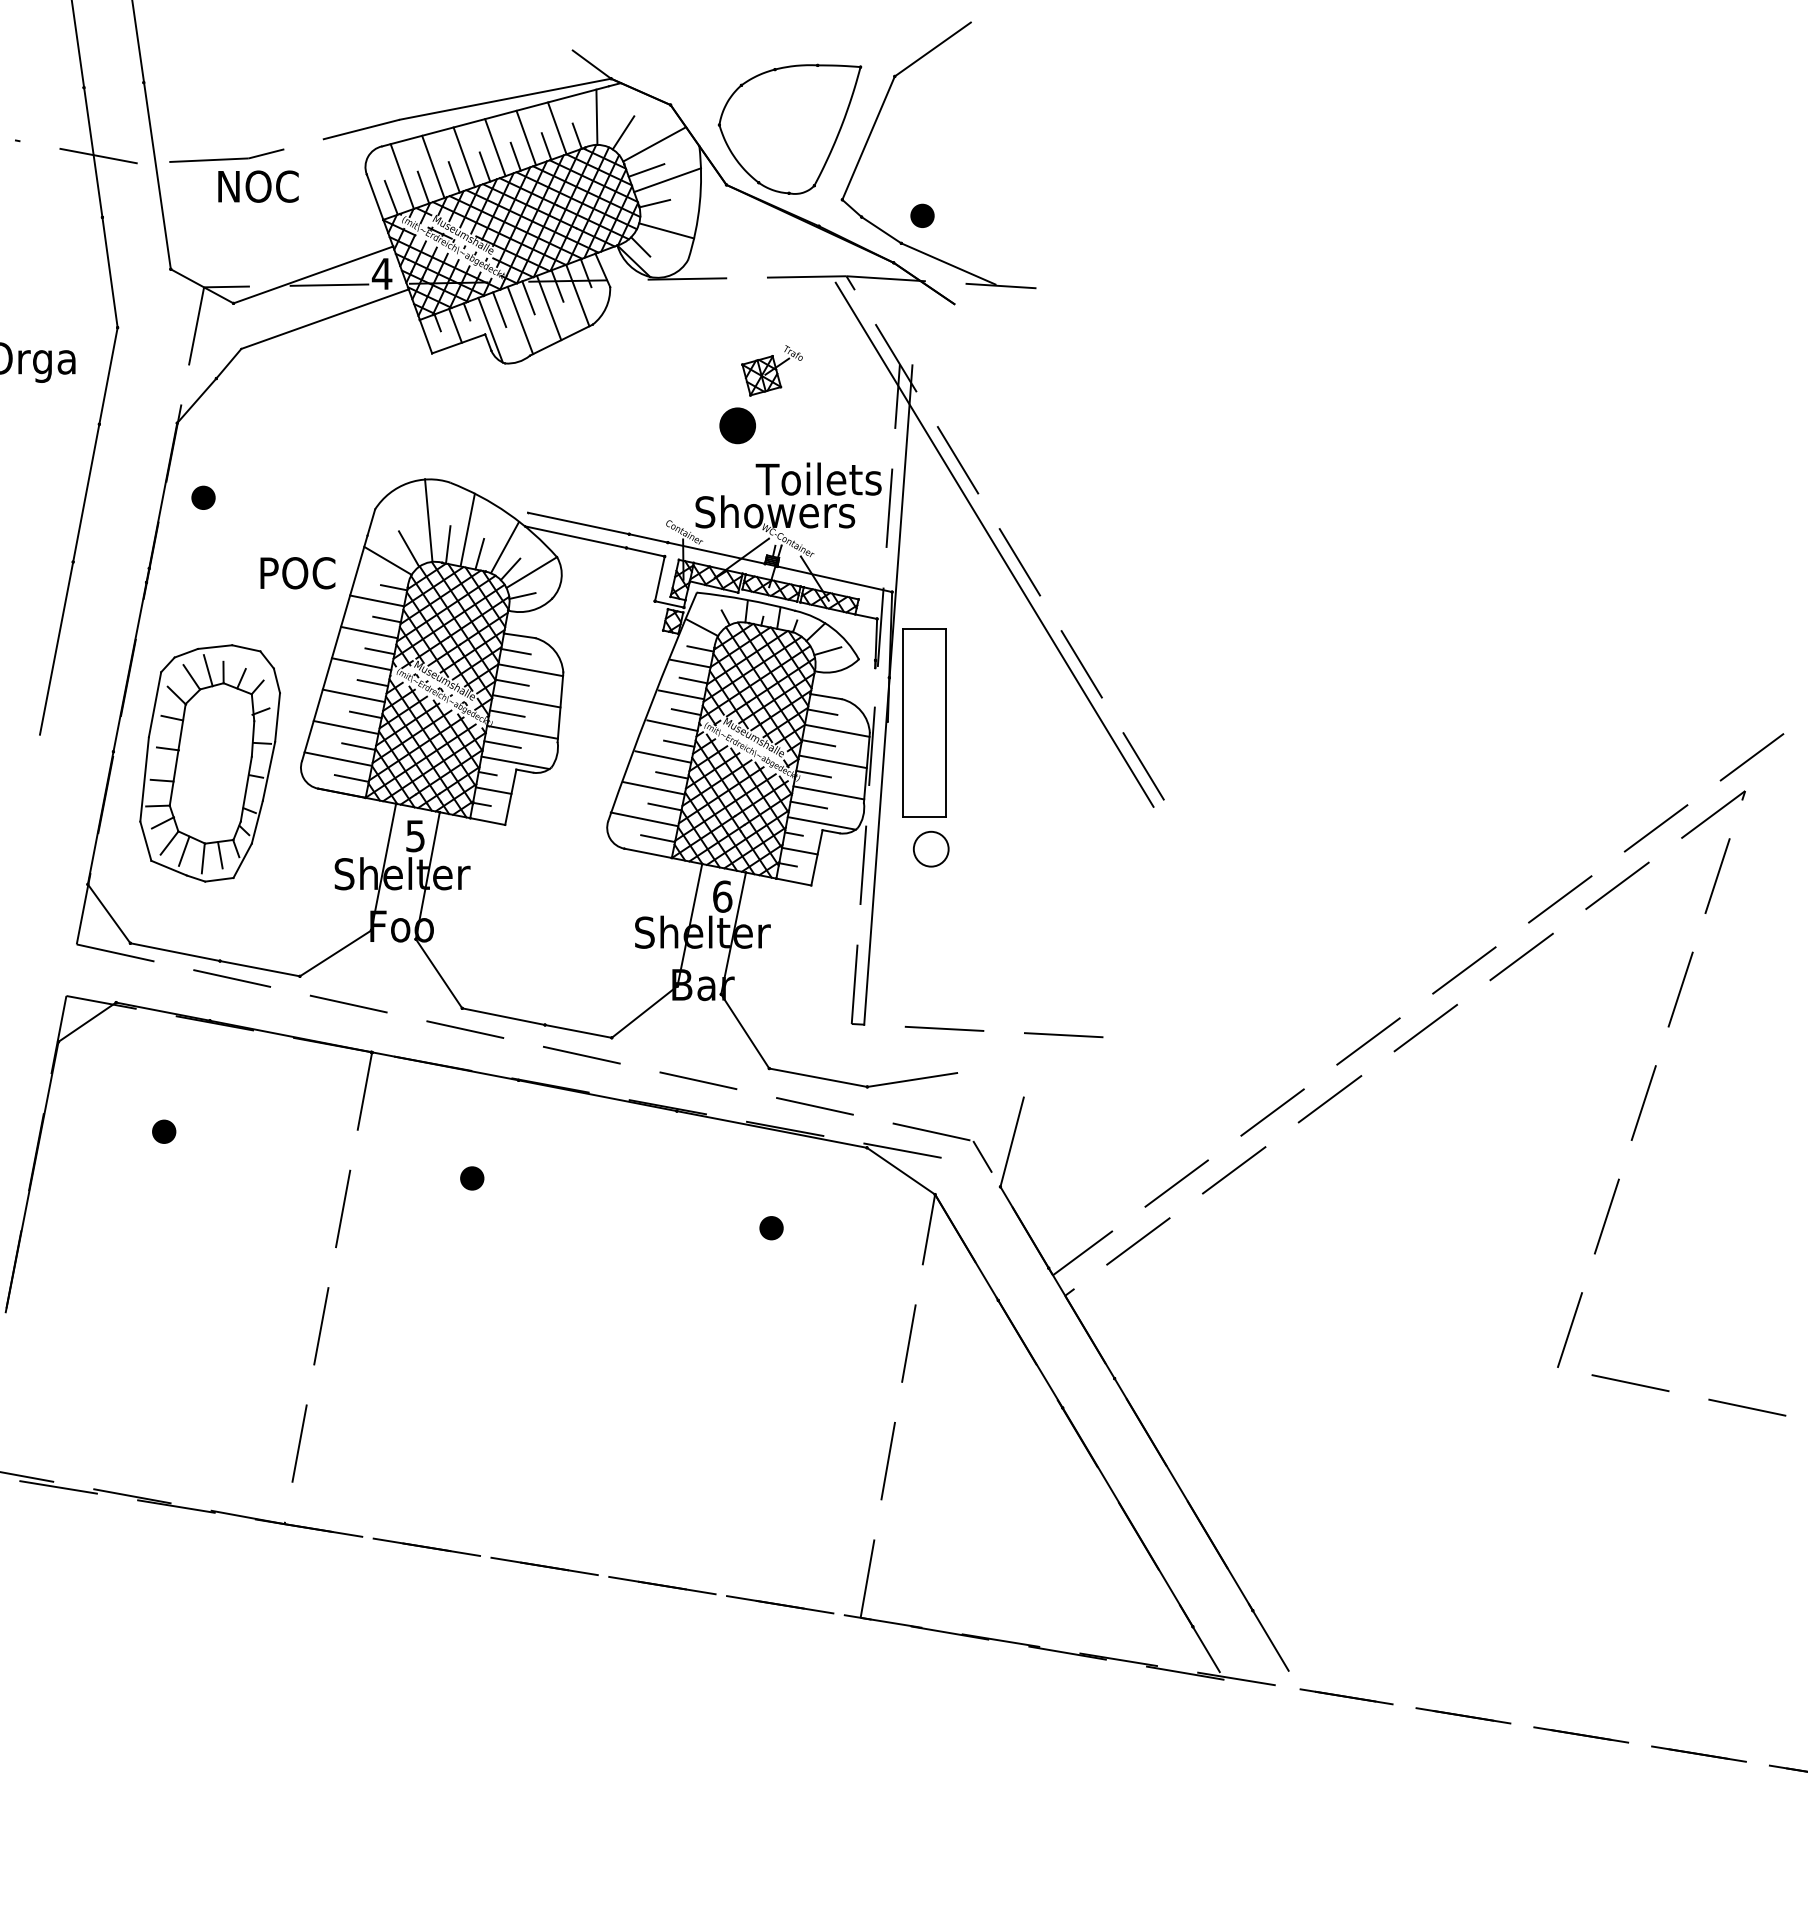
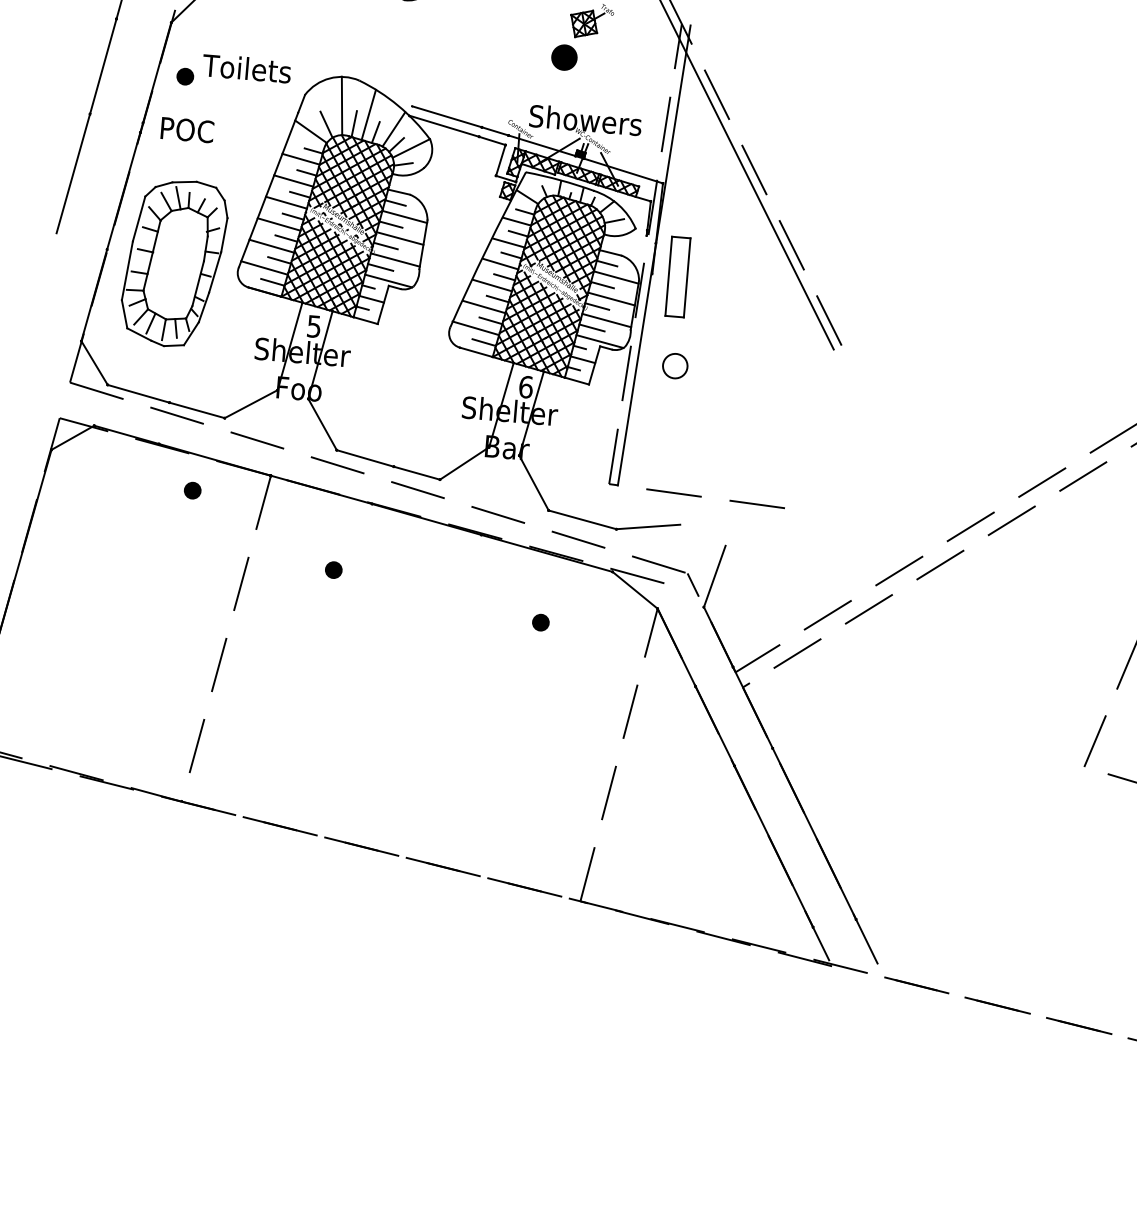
text: (818, 478) -> (246, 68), moved
text: (297, 573) -> (187, 130), moved
part: (924, 722) -> (678, 276), size x0.6
part: (164, 1131) -> (192, 490), moved

